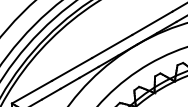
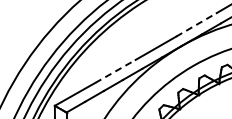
line: (152, 22) -> (196, 24), solid -> dashed
line: (72, 69) -> (115, 71), solid -> dashed

